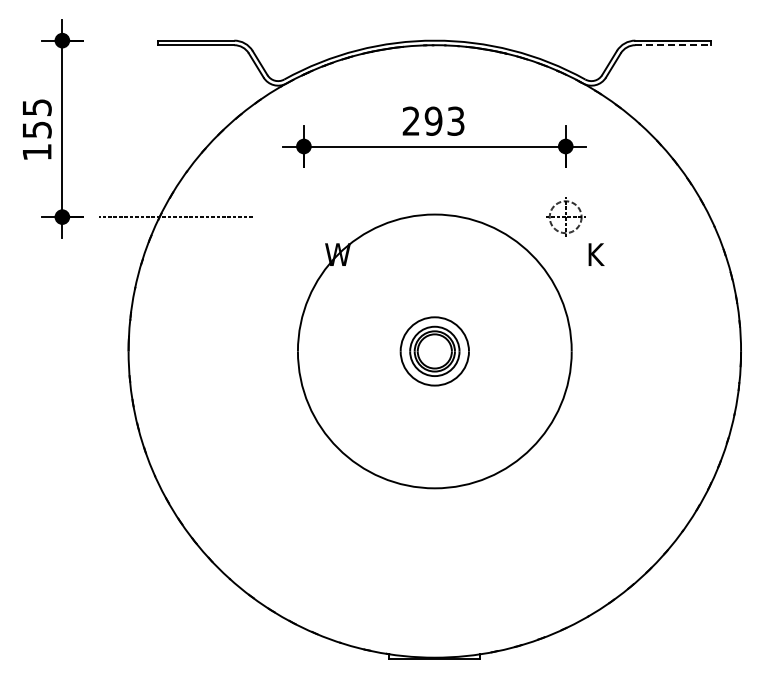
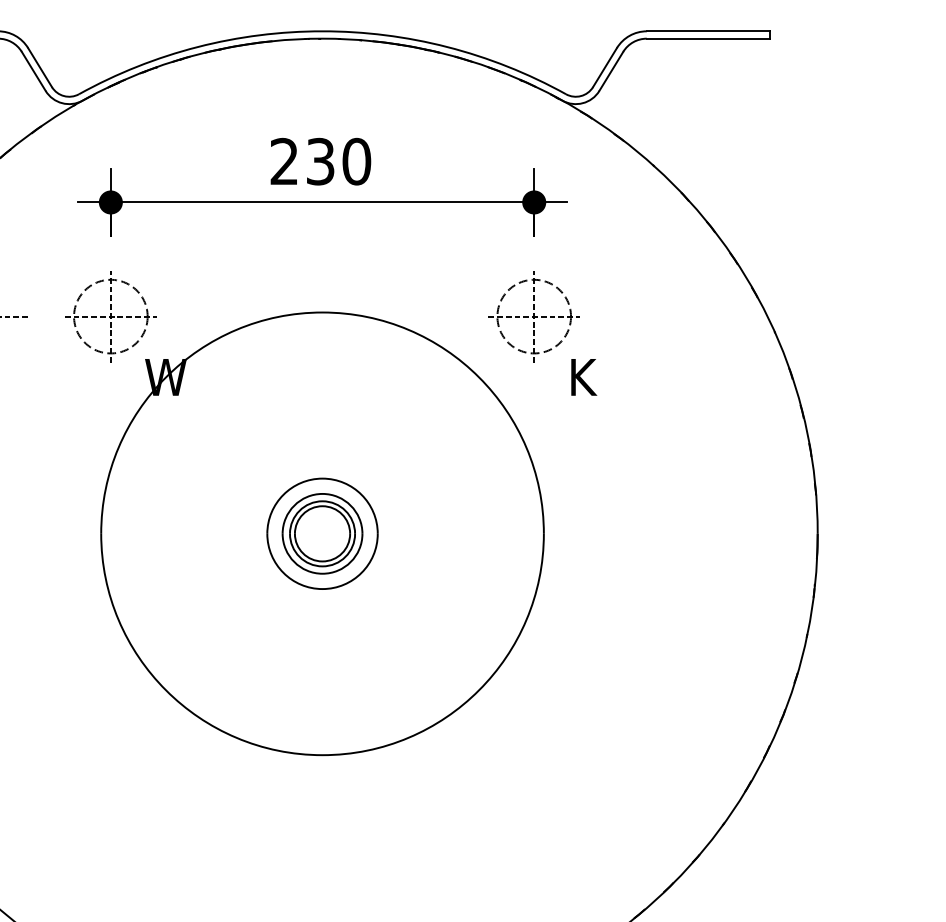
line: (673, 45) -> (708, 39), dashed -> solid
text: (444, 120) -> (338, 160), 293 -> 230
part: (303, 217) -> (110, 317), added
part: (565, 217) -> (533, 317), size x1.43

